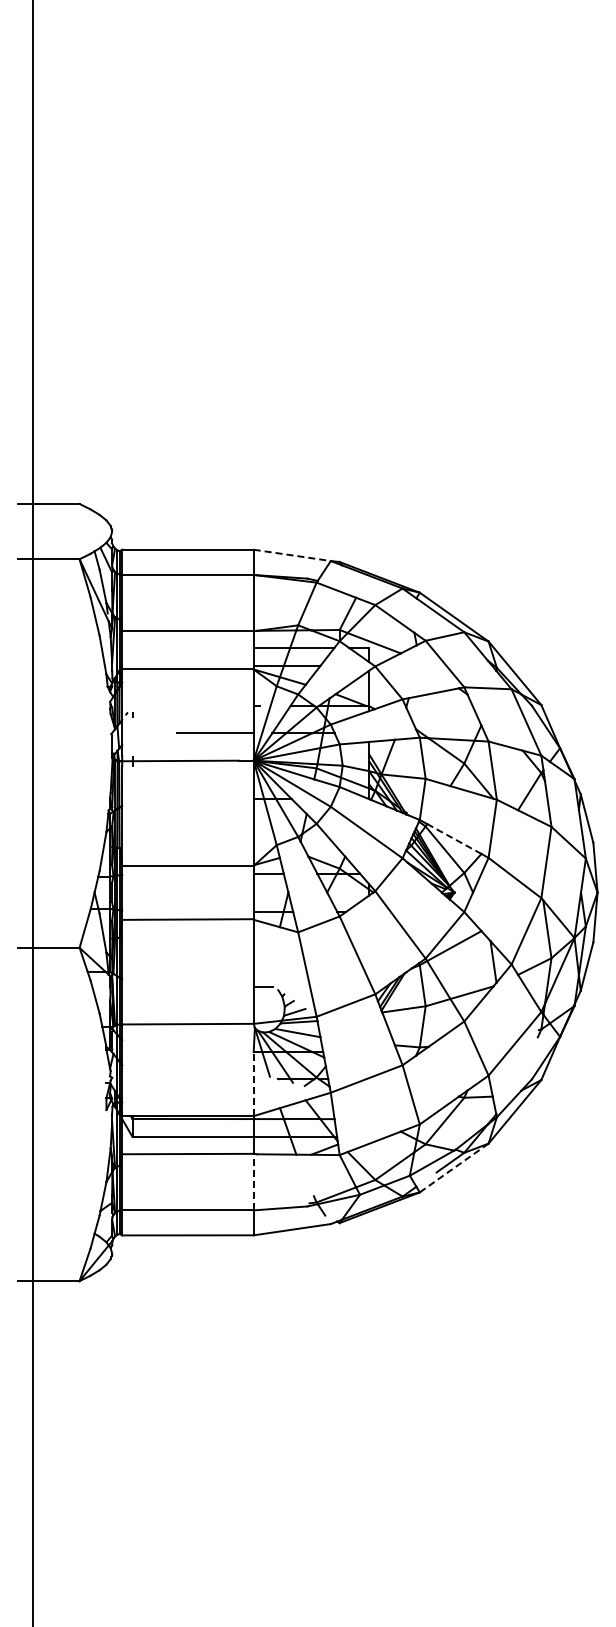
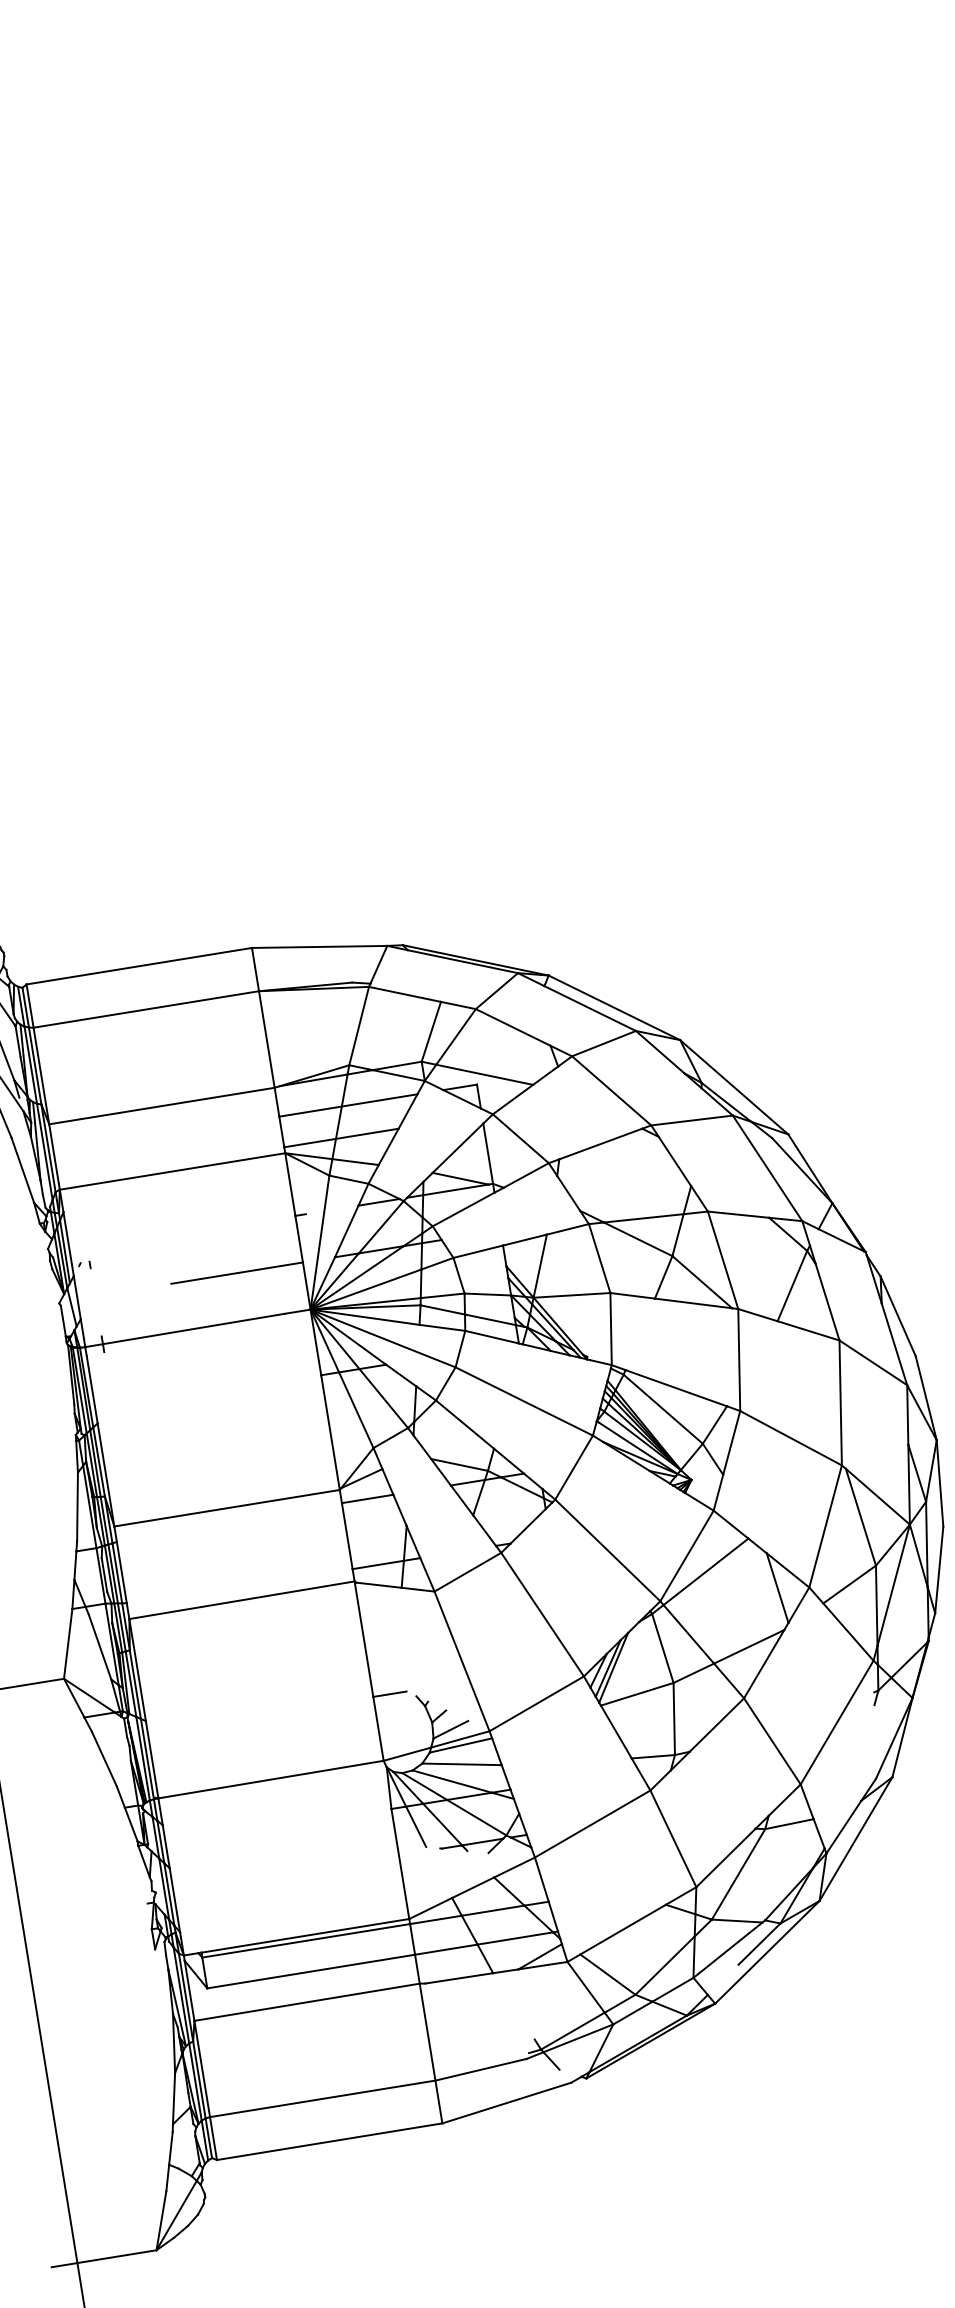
line: (292, 555) -> (320, 947), dashed -> solid
line: (453, 838) -> (674, 1387), dashed -> solid
line: (253, 1083) -> (399, 1863), dashed -> solid
line: (453, 1168) -> (766, 1953), dashed -> solid
line: (253, 1181) -> (427, 2031), dashed -> solid

